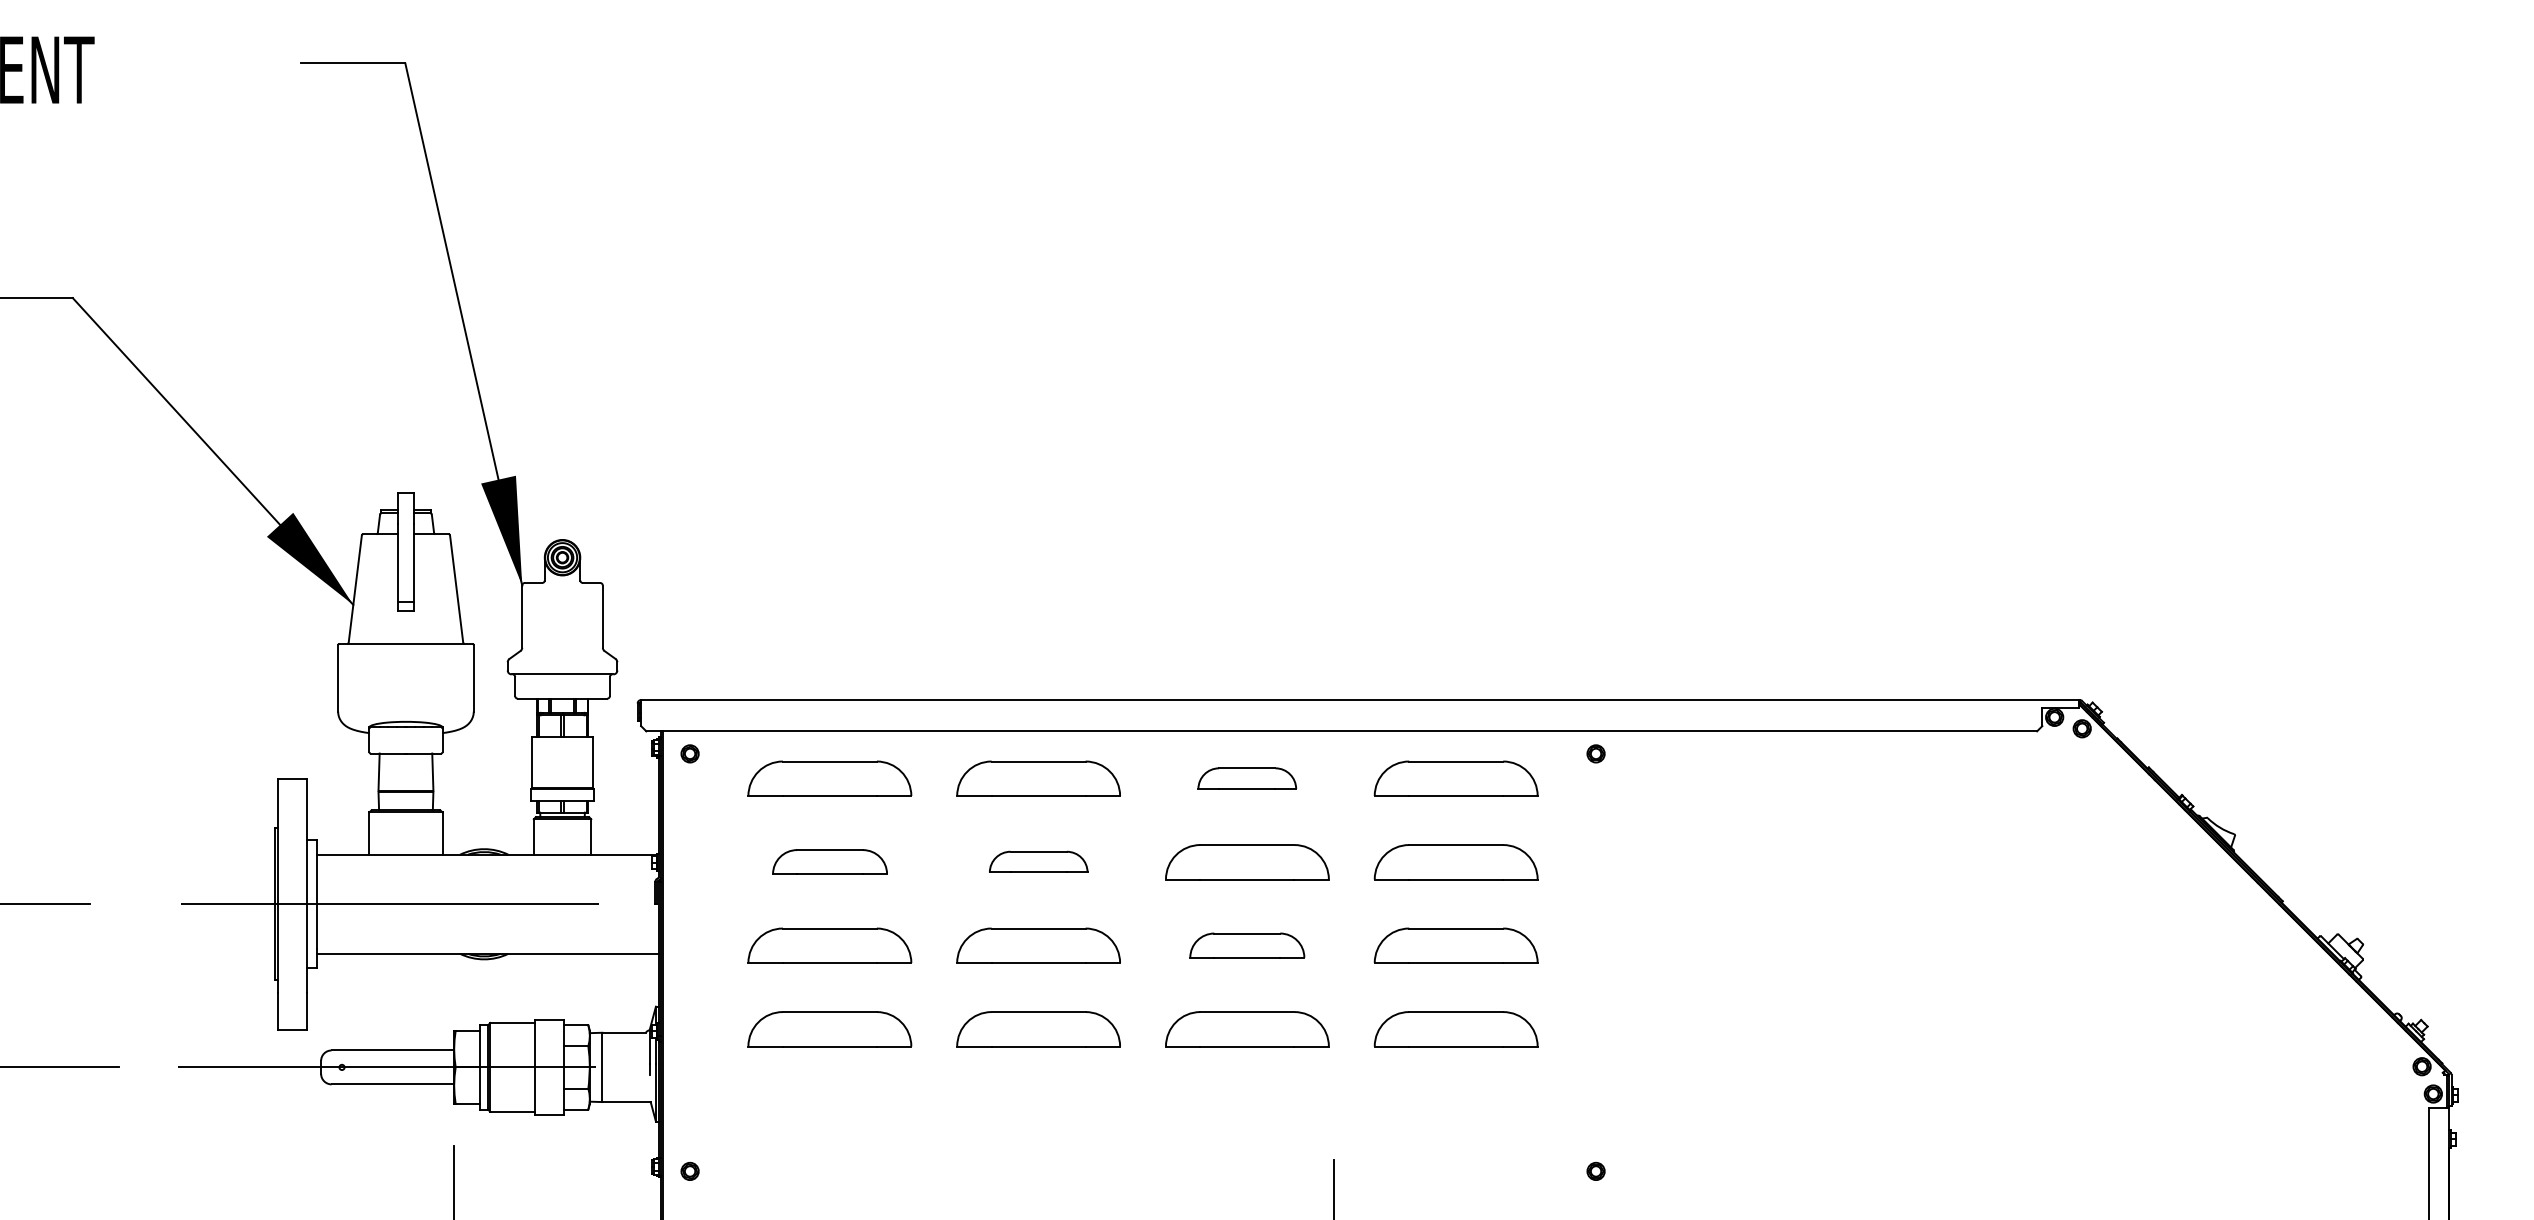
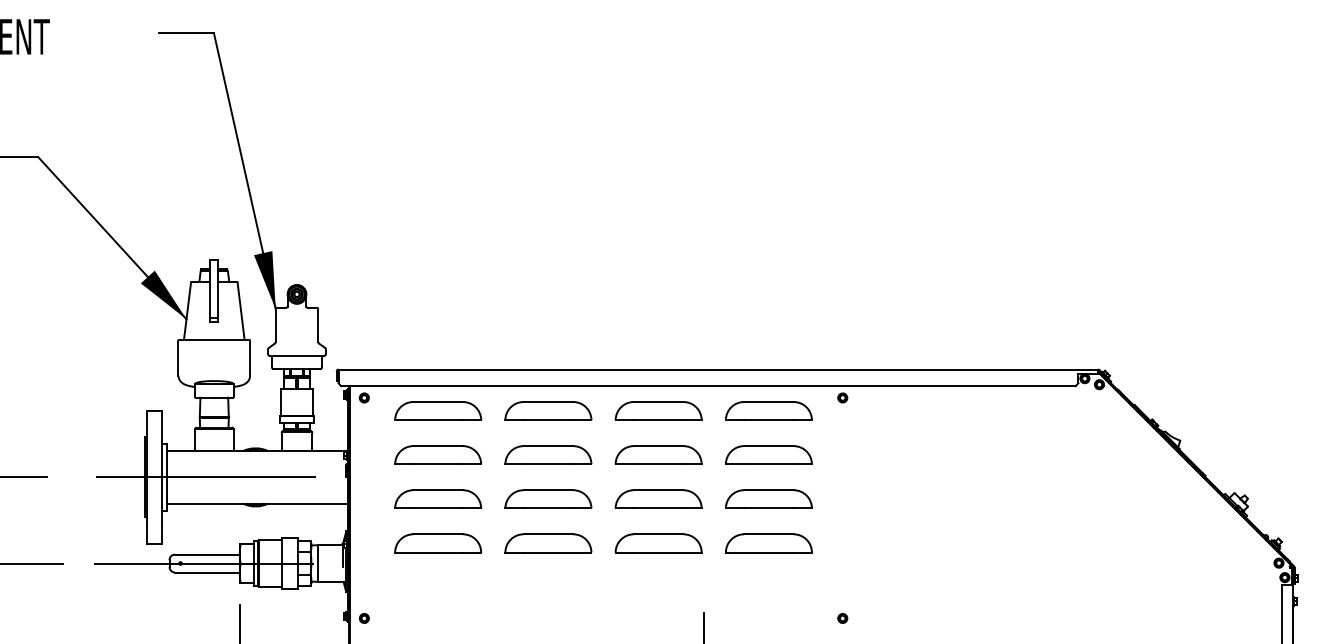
part: (1247, 777) -> (658, 410), size x1.67
part: (830, 860) -> (438, 454), size x1.43
part: (1038, 860) -> (548, 454), size x1.67
part: (1247, 944) -> (658, 498), size x1.43

